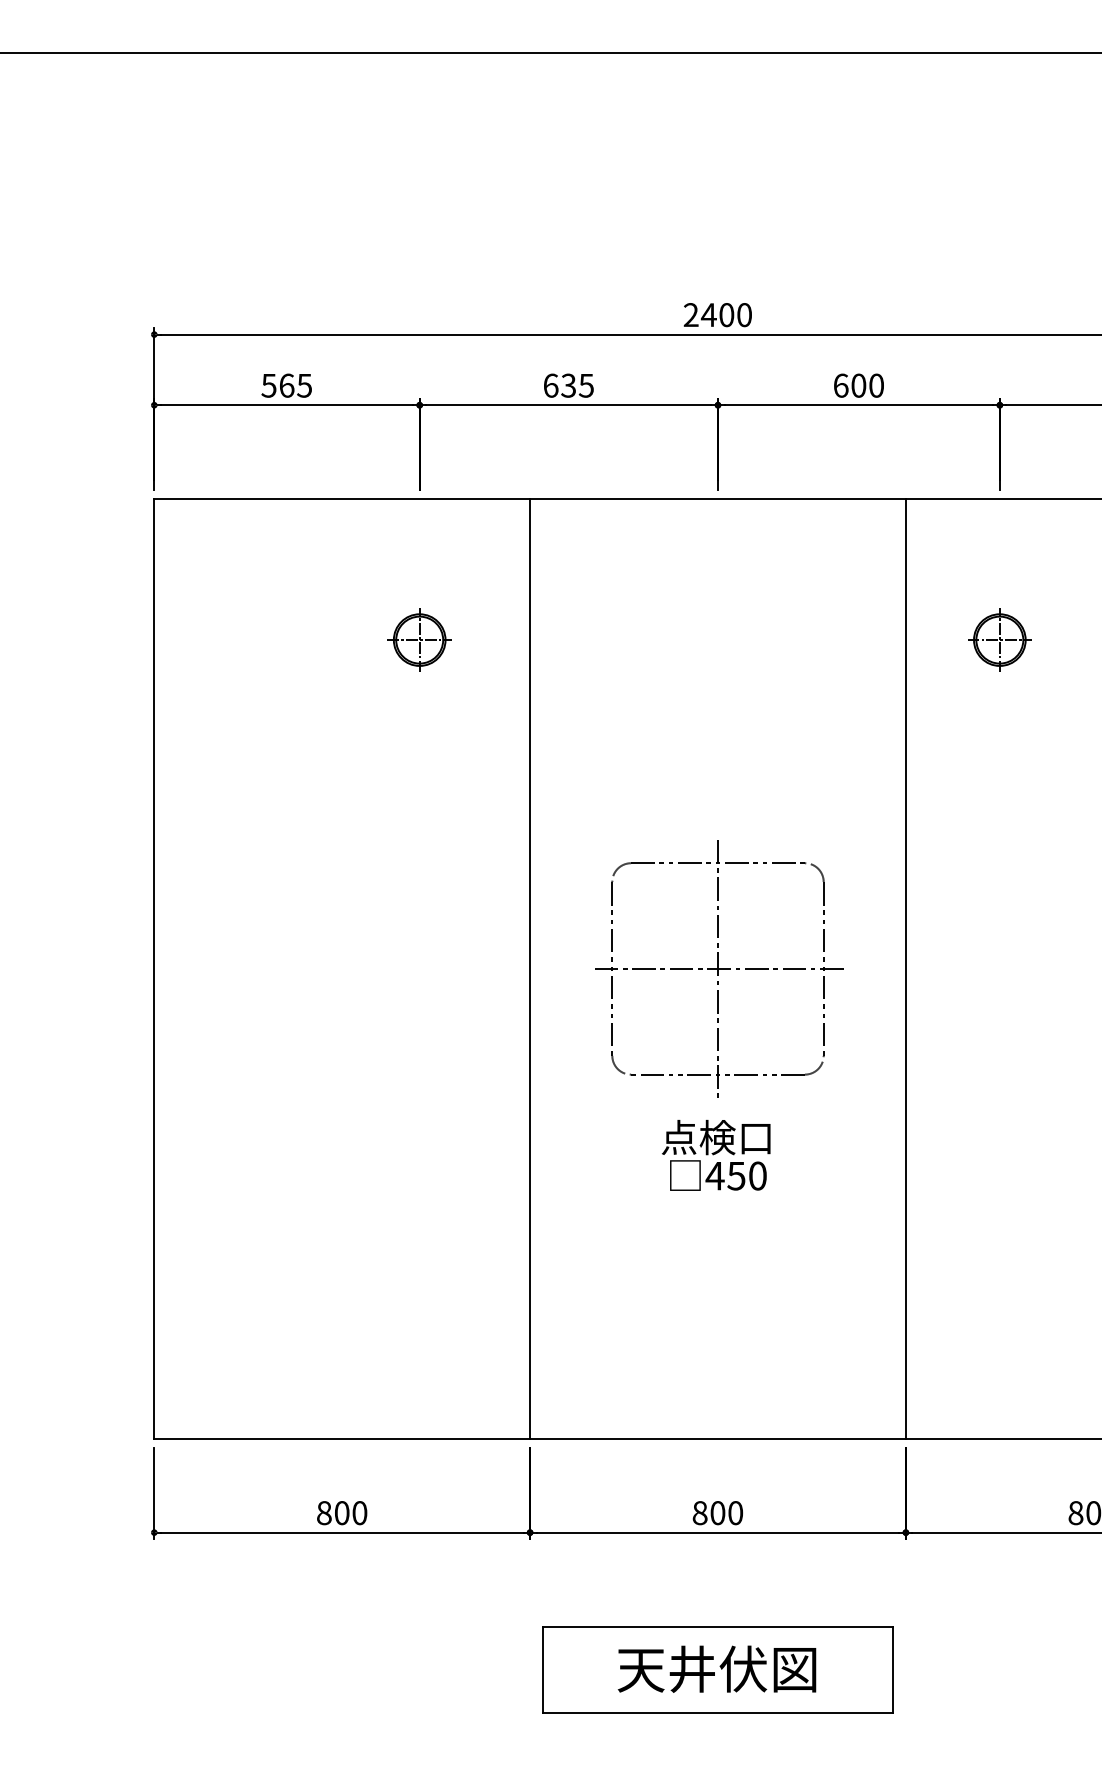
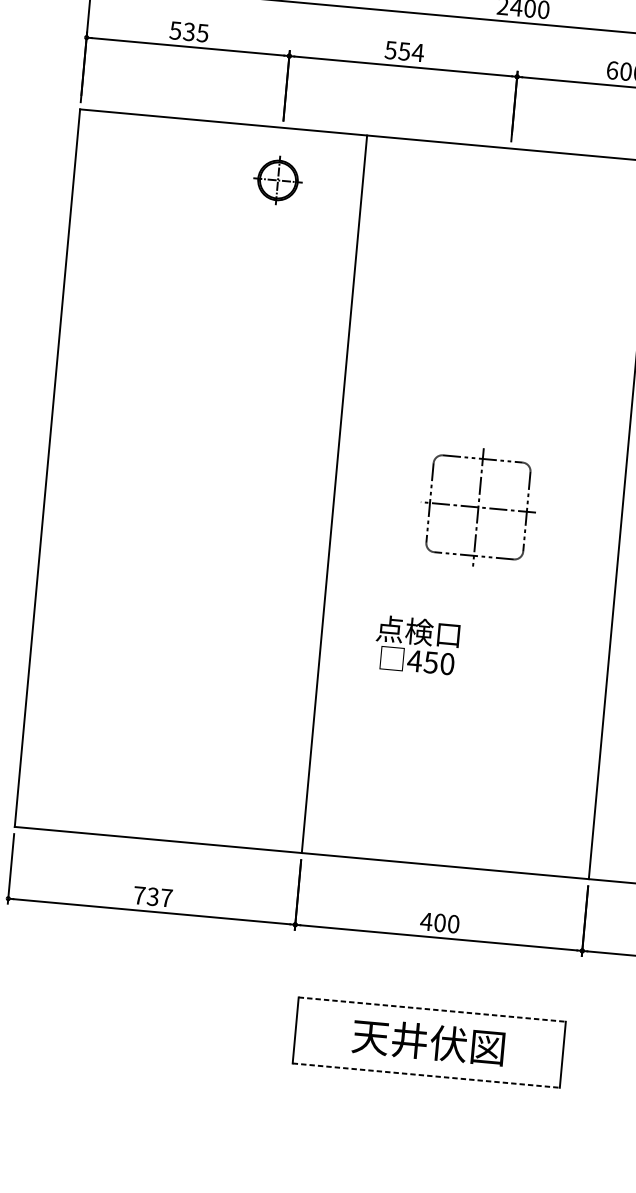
text: (286, 385) -> (188, 31), 565 -> 535
text: (568, 385) -> (404, 51), 635 -> 554
part: (419, 639) -> (277, 179), moved
part: (719, 968) -> (479, 507), size x0.6
text: (716, 1155) -> (417, 645), moved
text: (342, 1513) -> (153, 897), 800 -> 737
text: (700, 1513) -> (426, 922), 800 -> 400
line: (718, 1626) -> (432, 1009), solid -> dashed
line: (718, 1713) -> (426, 1076), solid -> dashed

